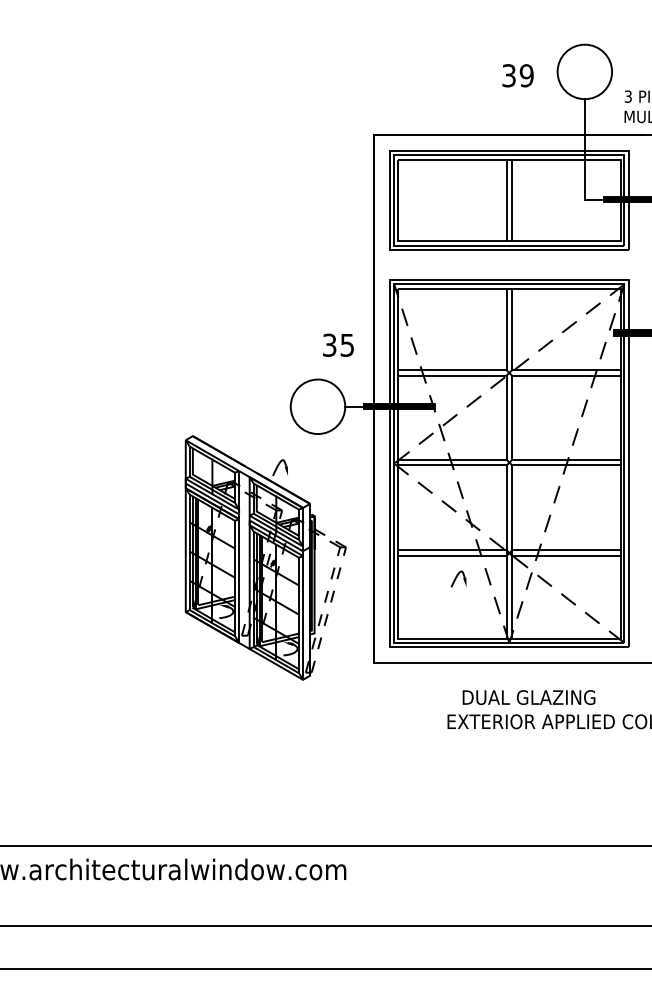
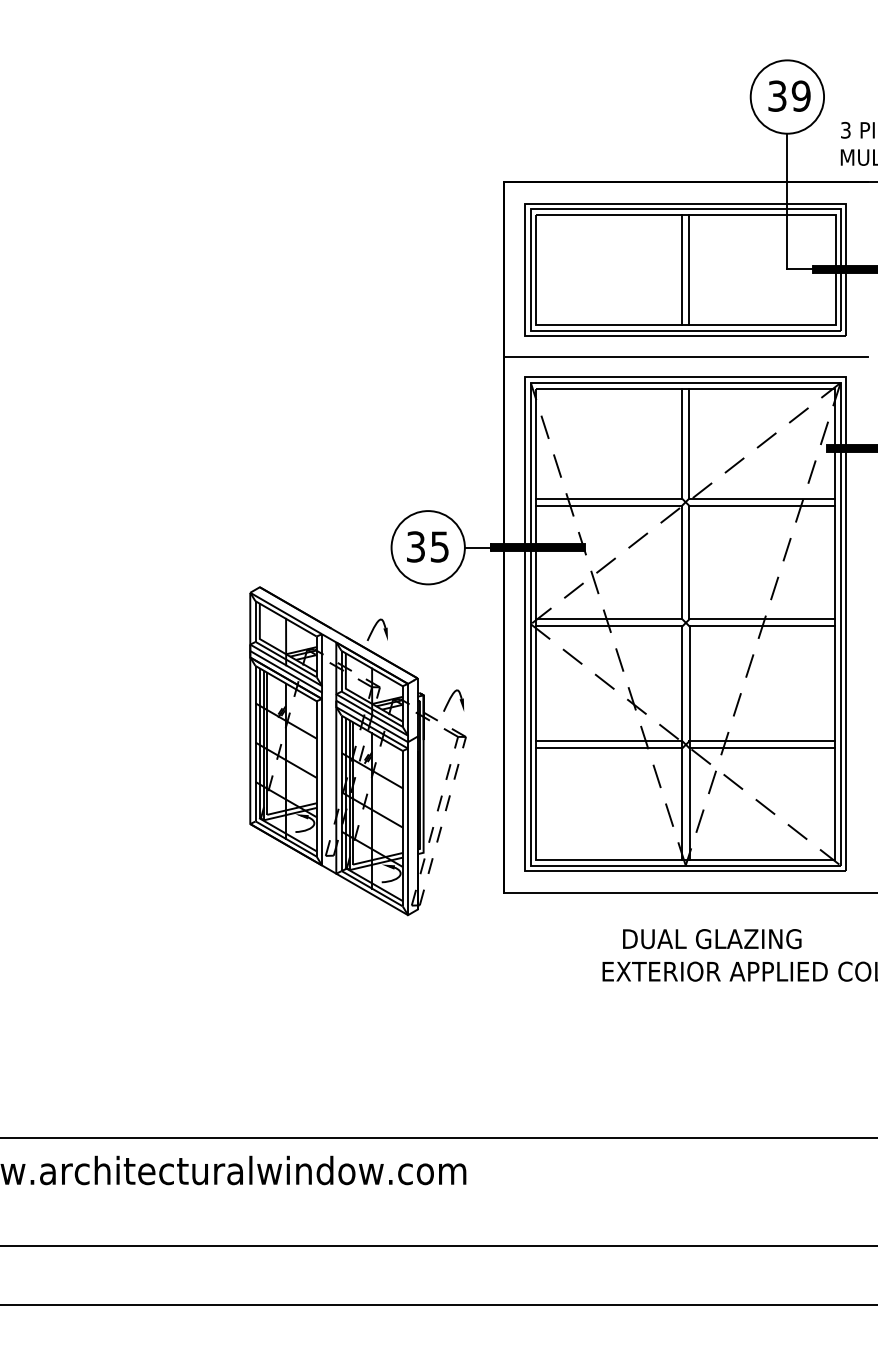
text: (518, 75) -> (789, 95), moved
line: (509, 264) -> (685, 356), added
text: (338, 344) -> (427, 546), moved
part: (458, 579) -> (453, 700), moved

